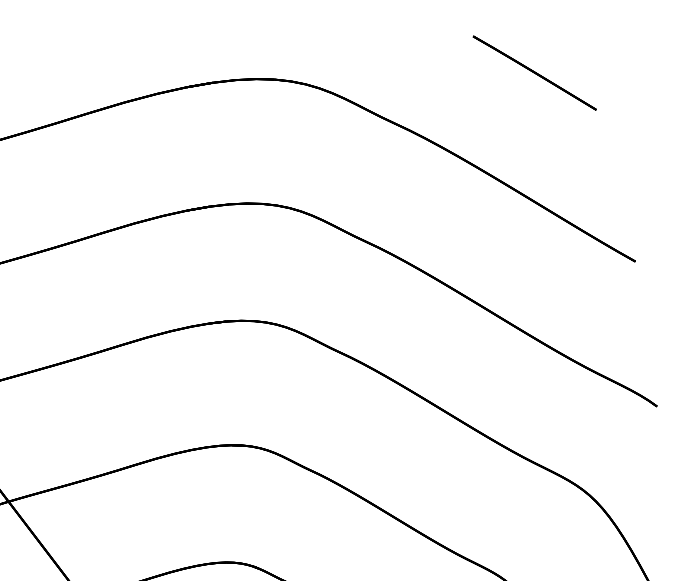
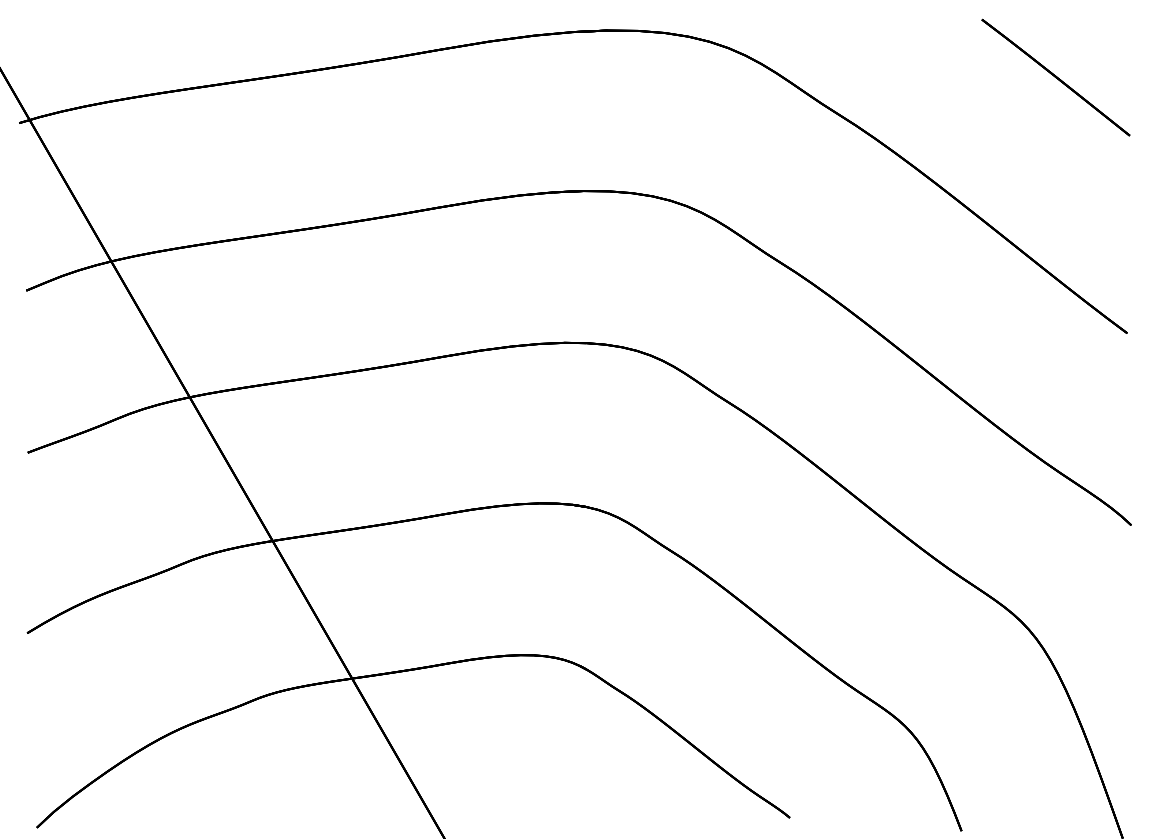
line: (534, 73) -> (1055, 77), moved

